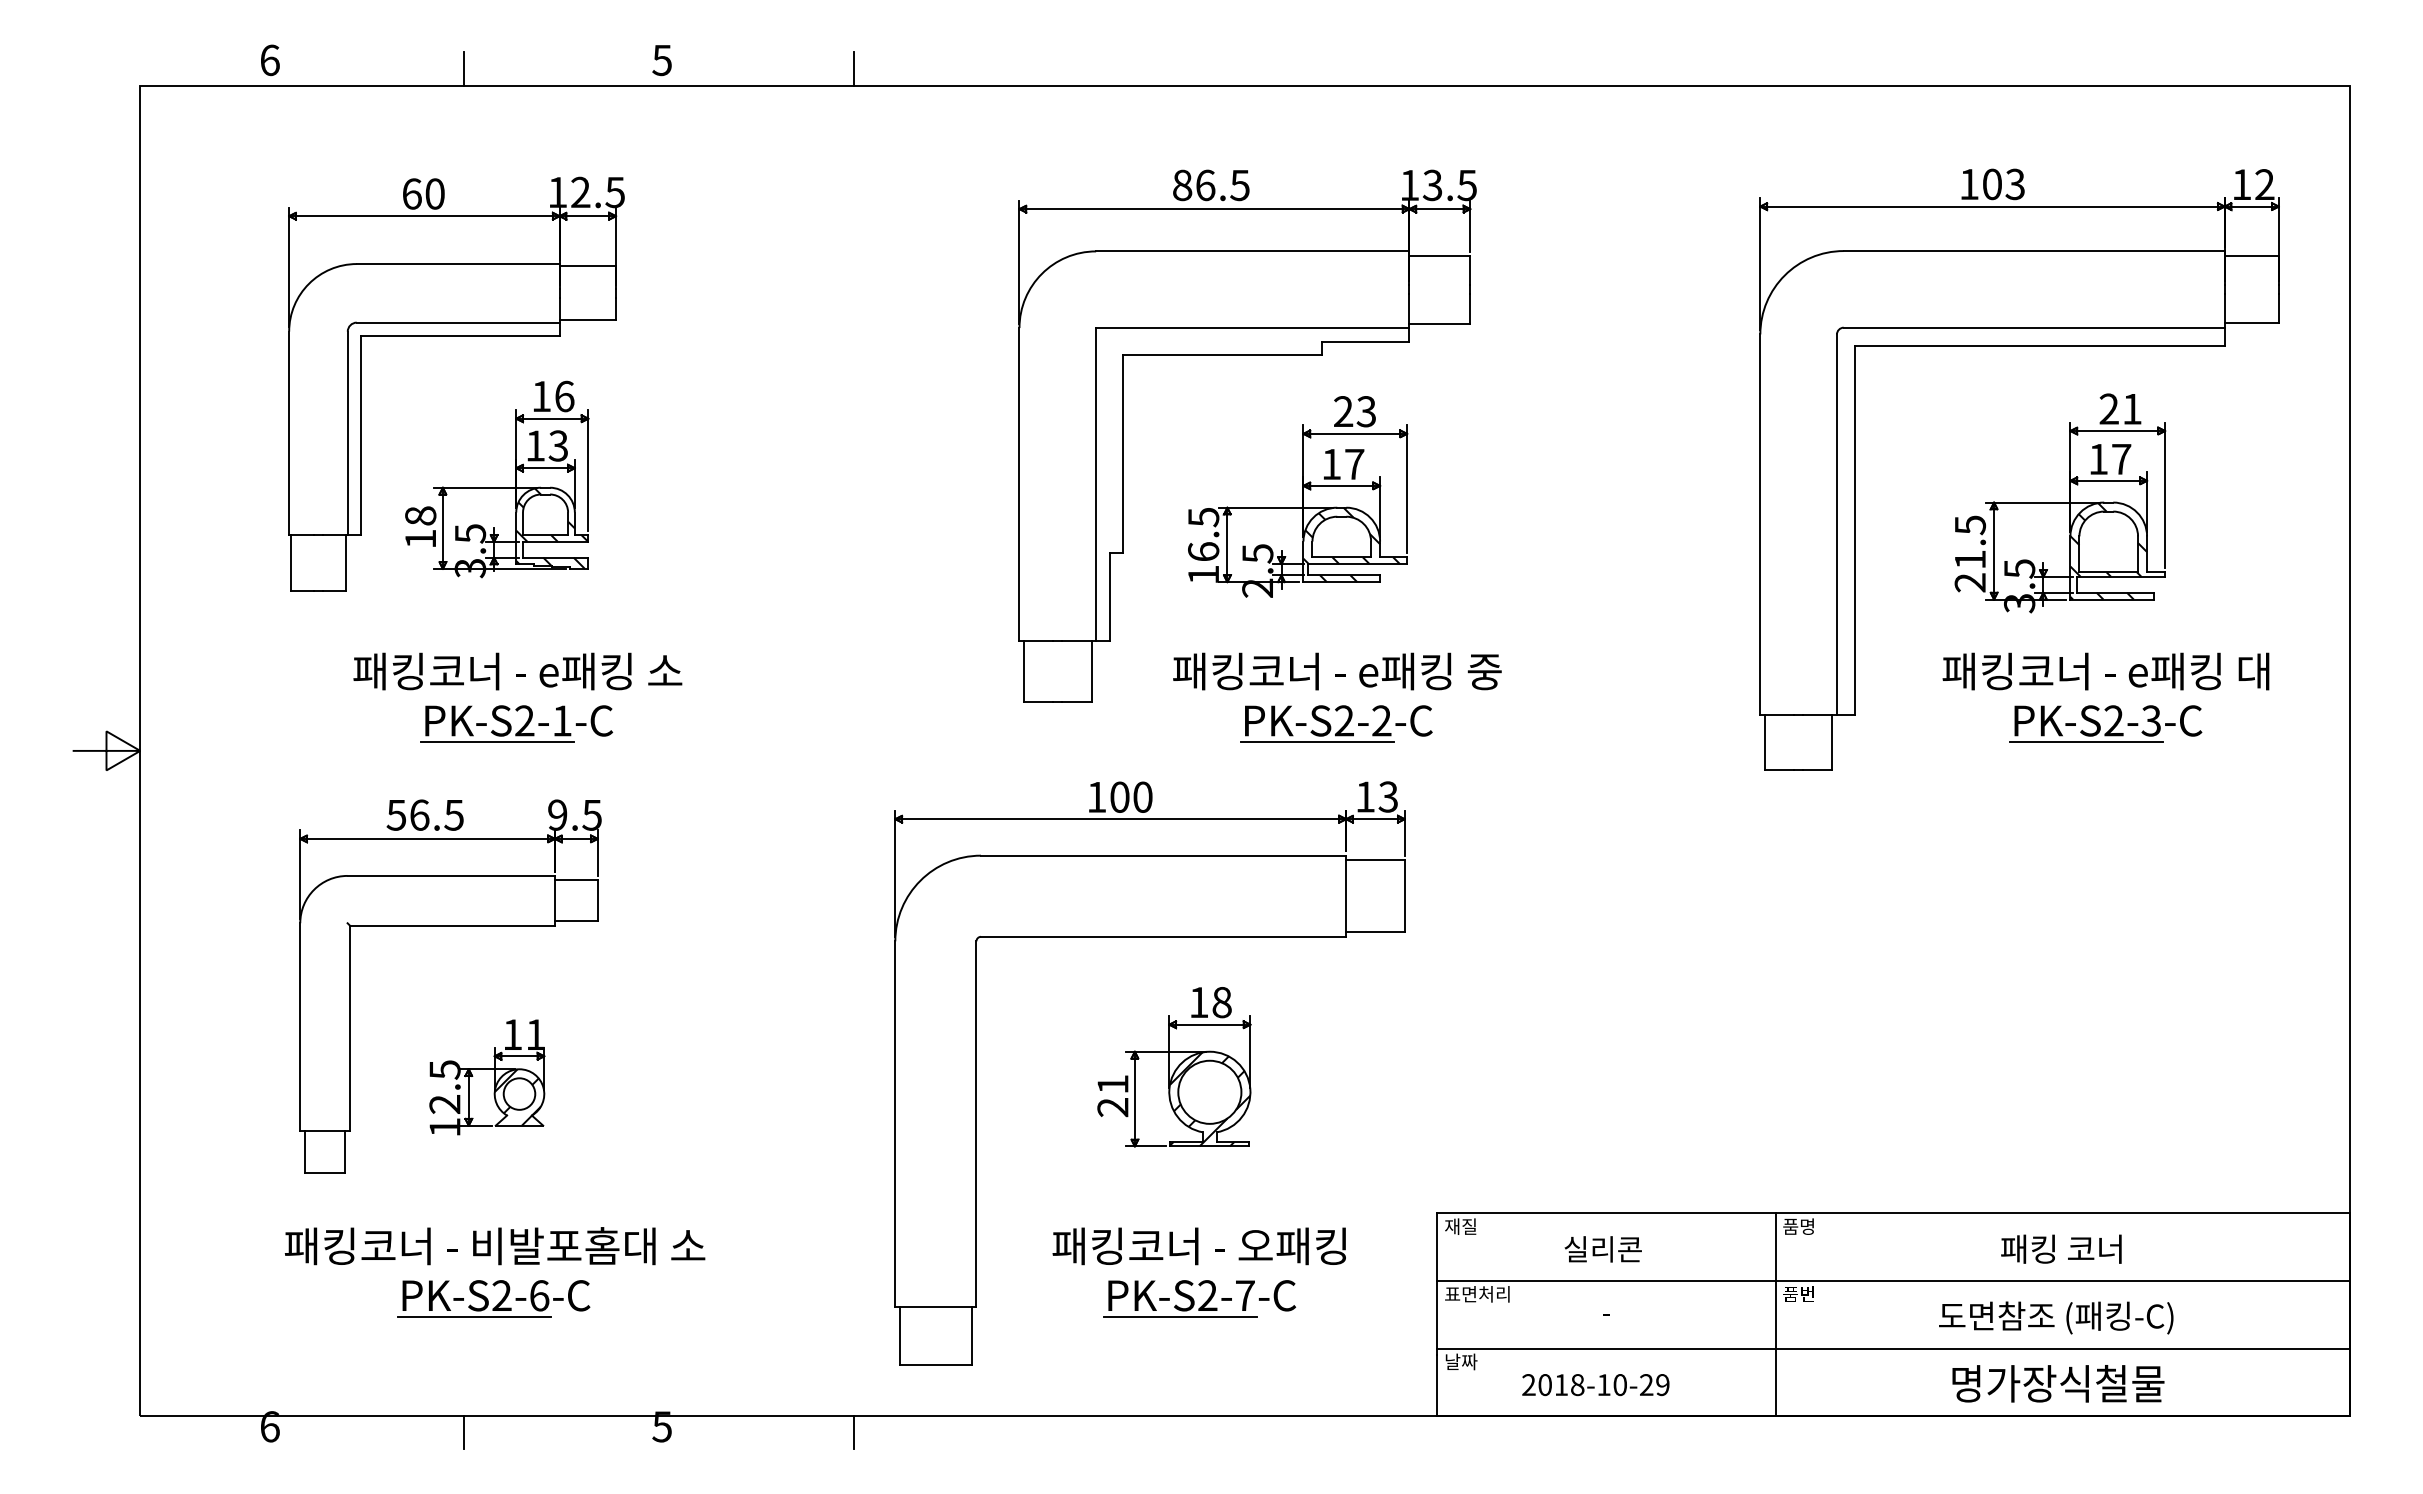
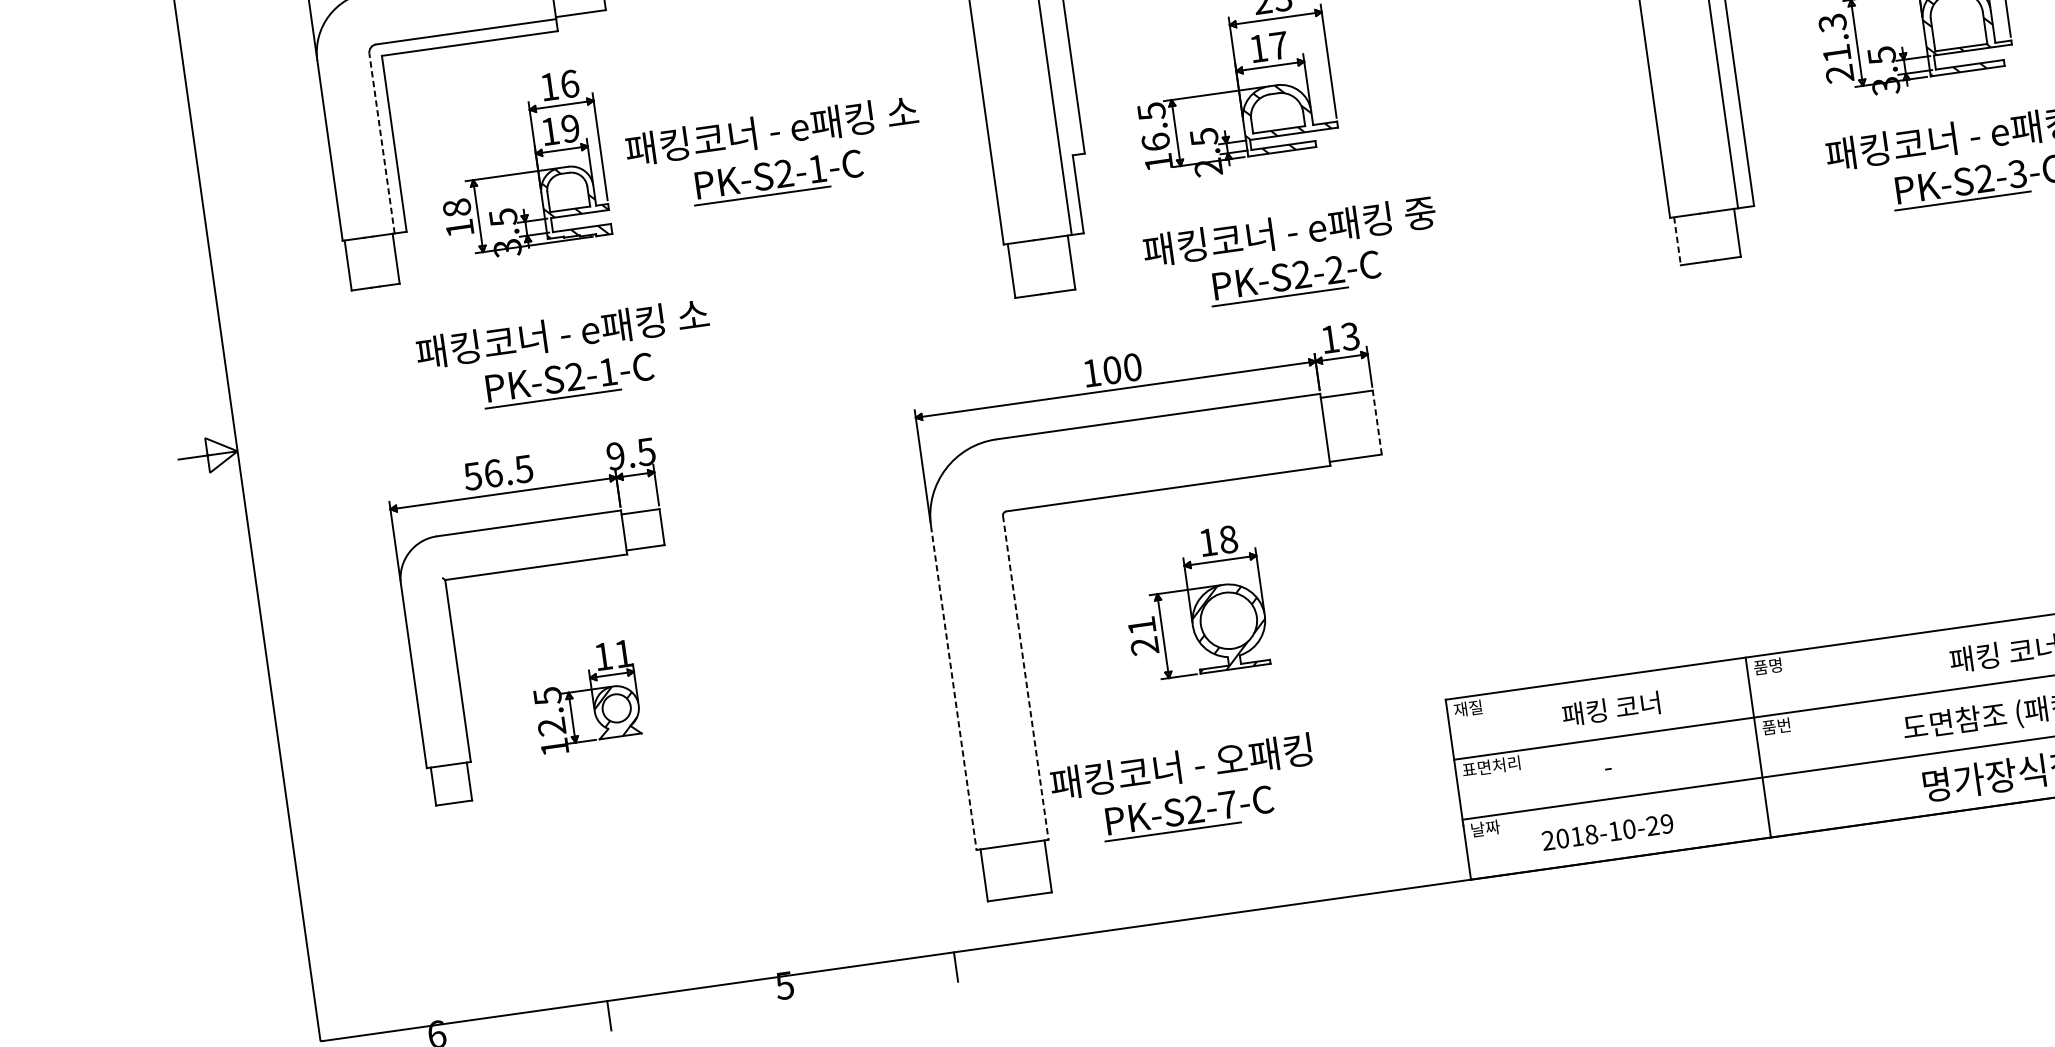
line: (347, 432) -> (381, 143), solid -> dashed
text: (557, 445) -> (569, 128), 13 -> 19
part: (783, 513) -> (778, 160), added
text: (1969, 525) -> (1831, 23), 21.5 -> 21.3
line: (1764, 742) -> (1677, 241), solid -> dashed
line: (1404, 895) -> (1376, 421), solid -> dashed
line: (895, 1123) -> (953, 687), solid -> dashed
line: (976, 1123) -> (1025, 677), solid -> dashed
text: (1618, 1249) -> (1610, 709), 실리콘 -> 패킹 코너
part: (498, 1265) -> (619, 863), removed
part: (1197, 1265) -> (1181, 784), moved

